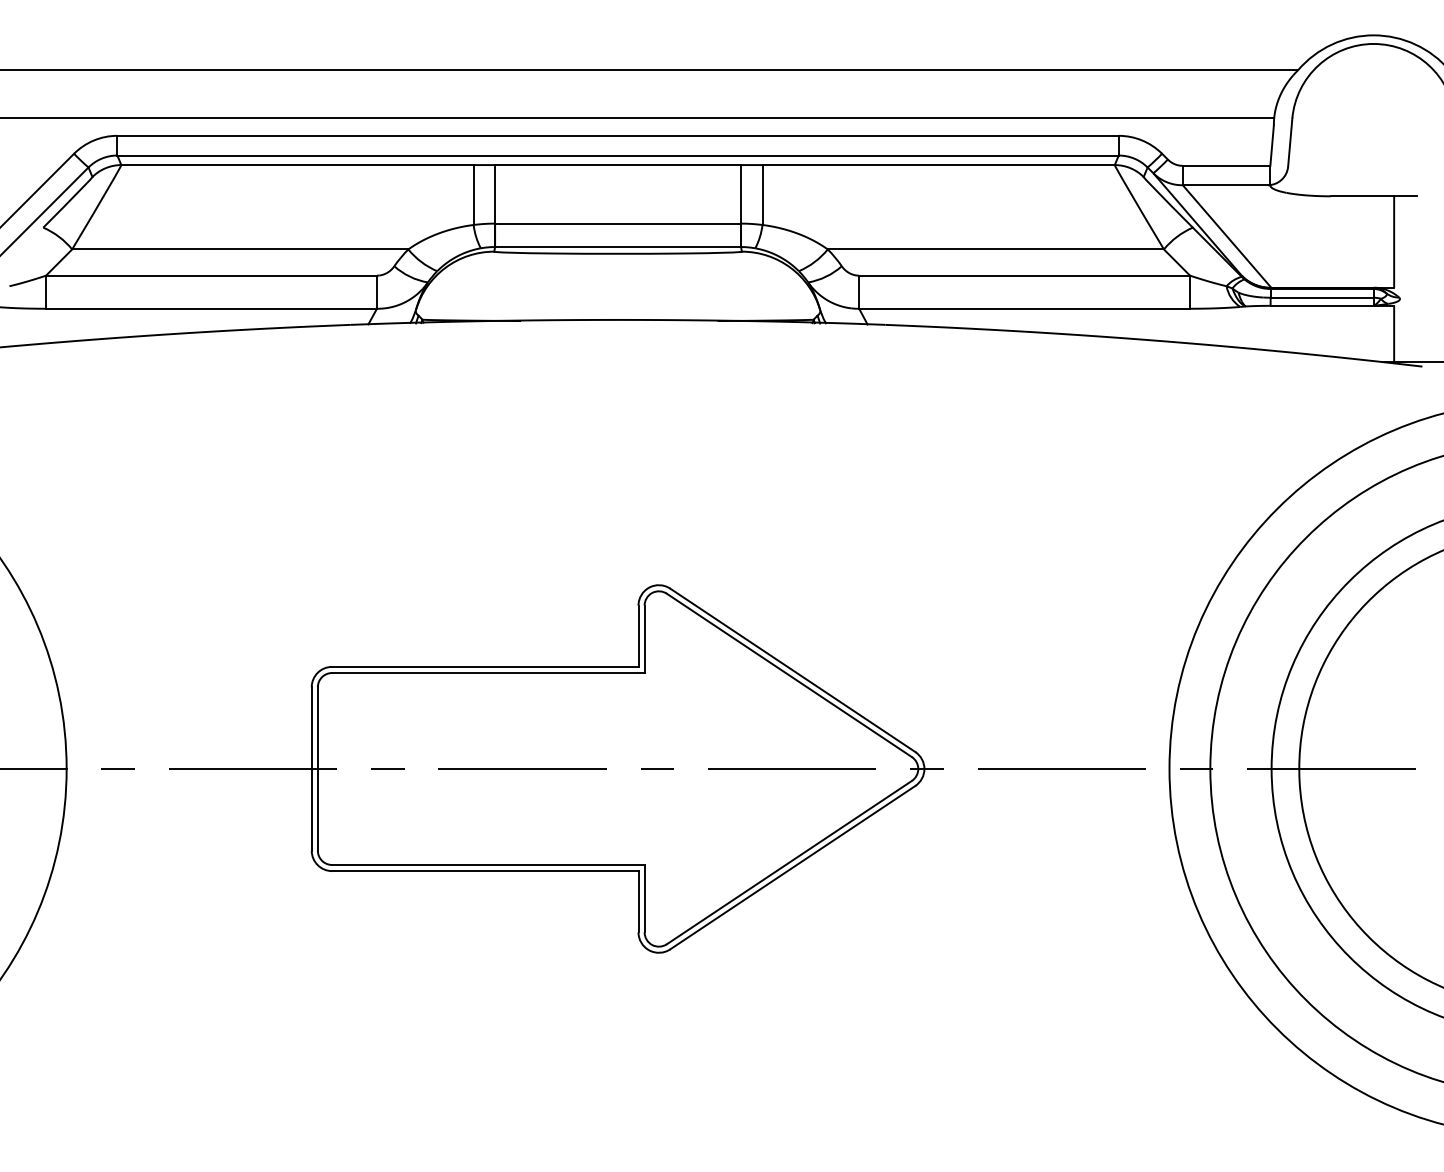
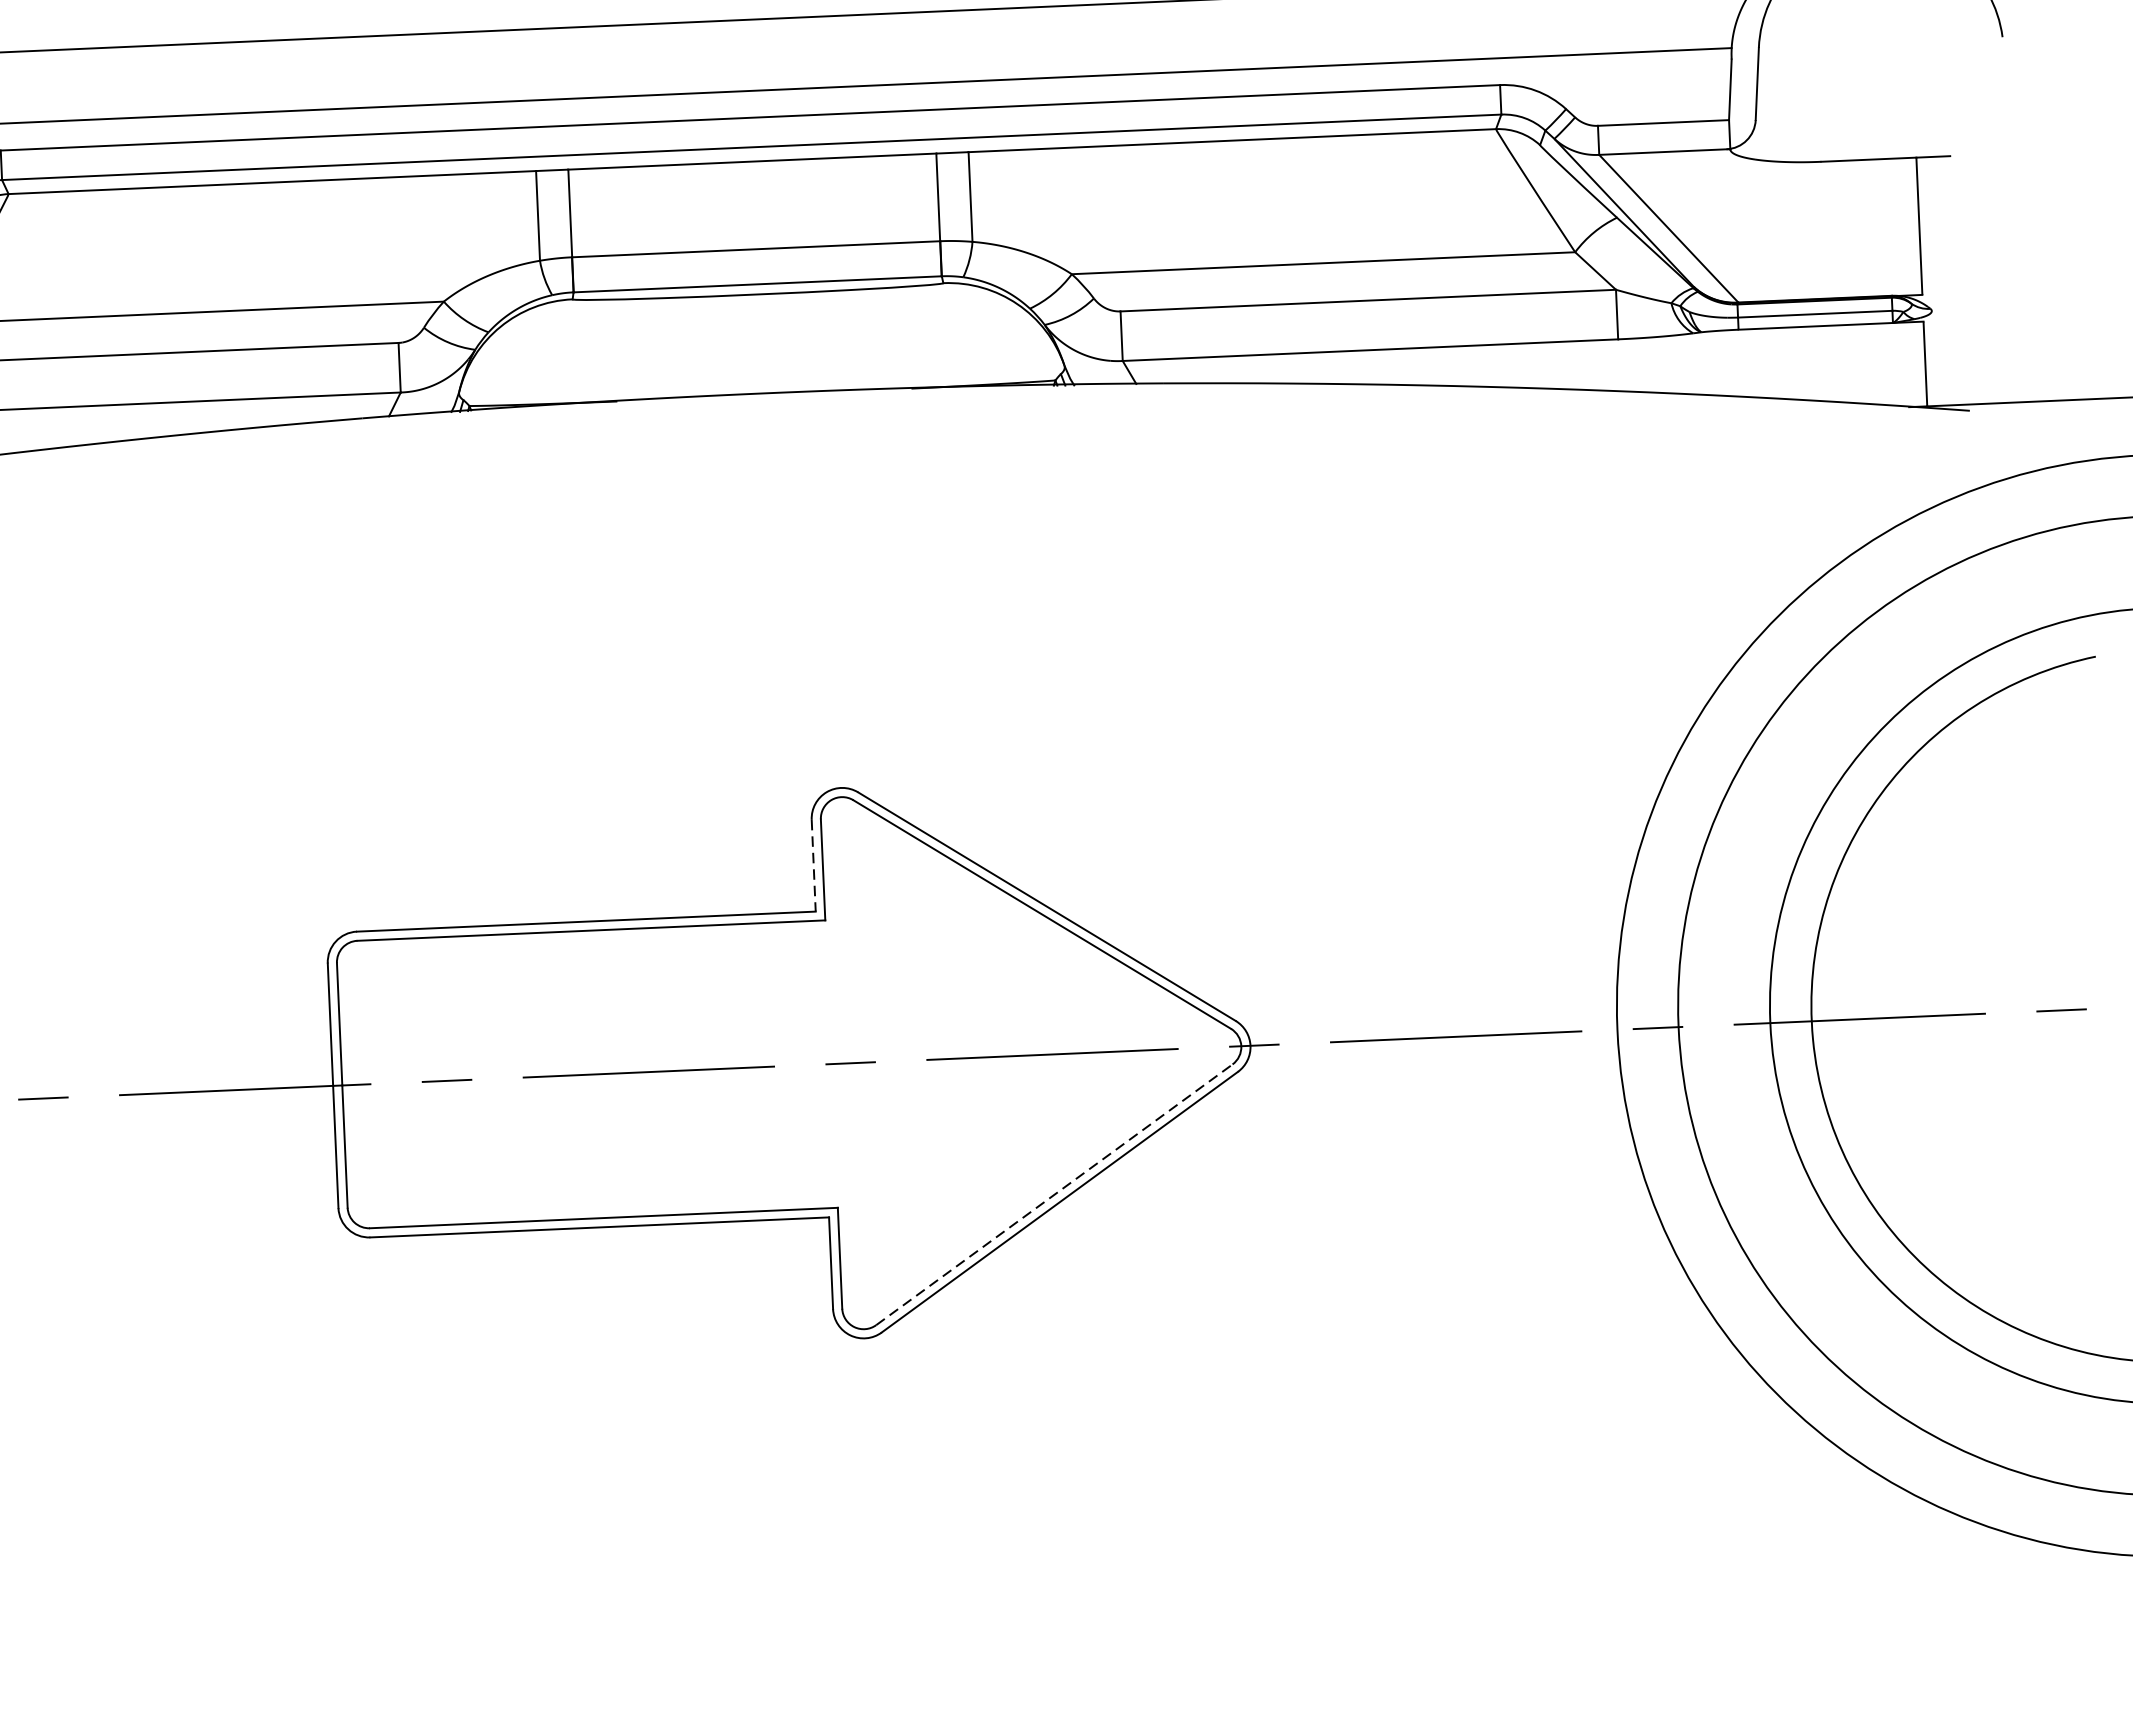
line: (638, 636) -> (813, 866), solid -> dashed
line: (789, 862) -> (1054, 1194), solid -> dashed

